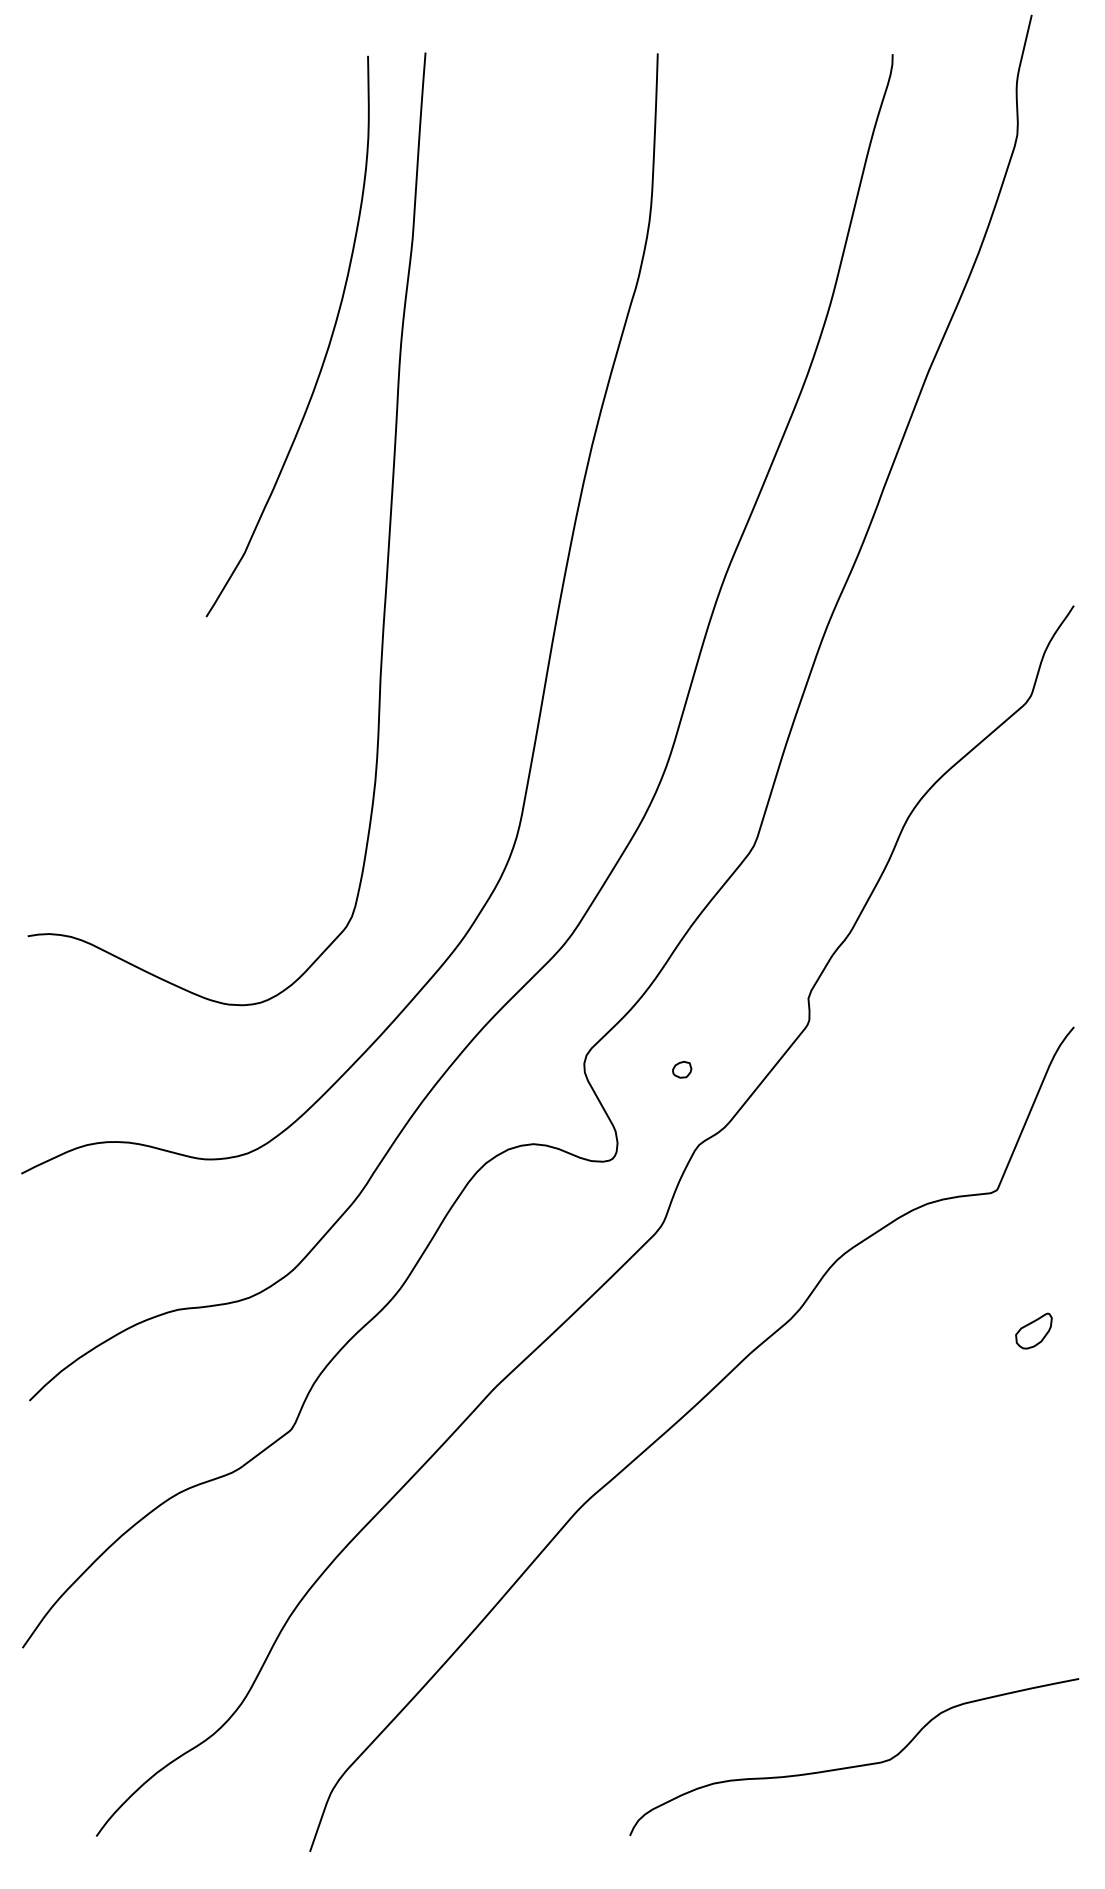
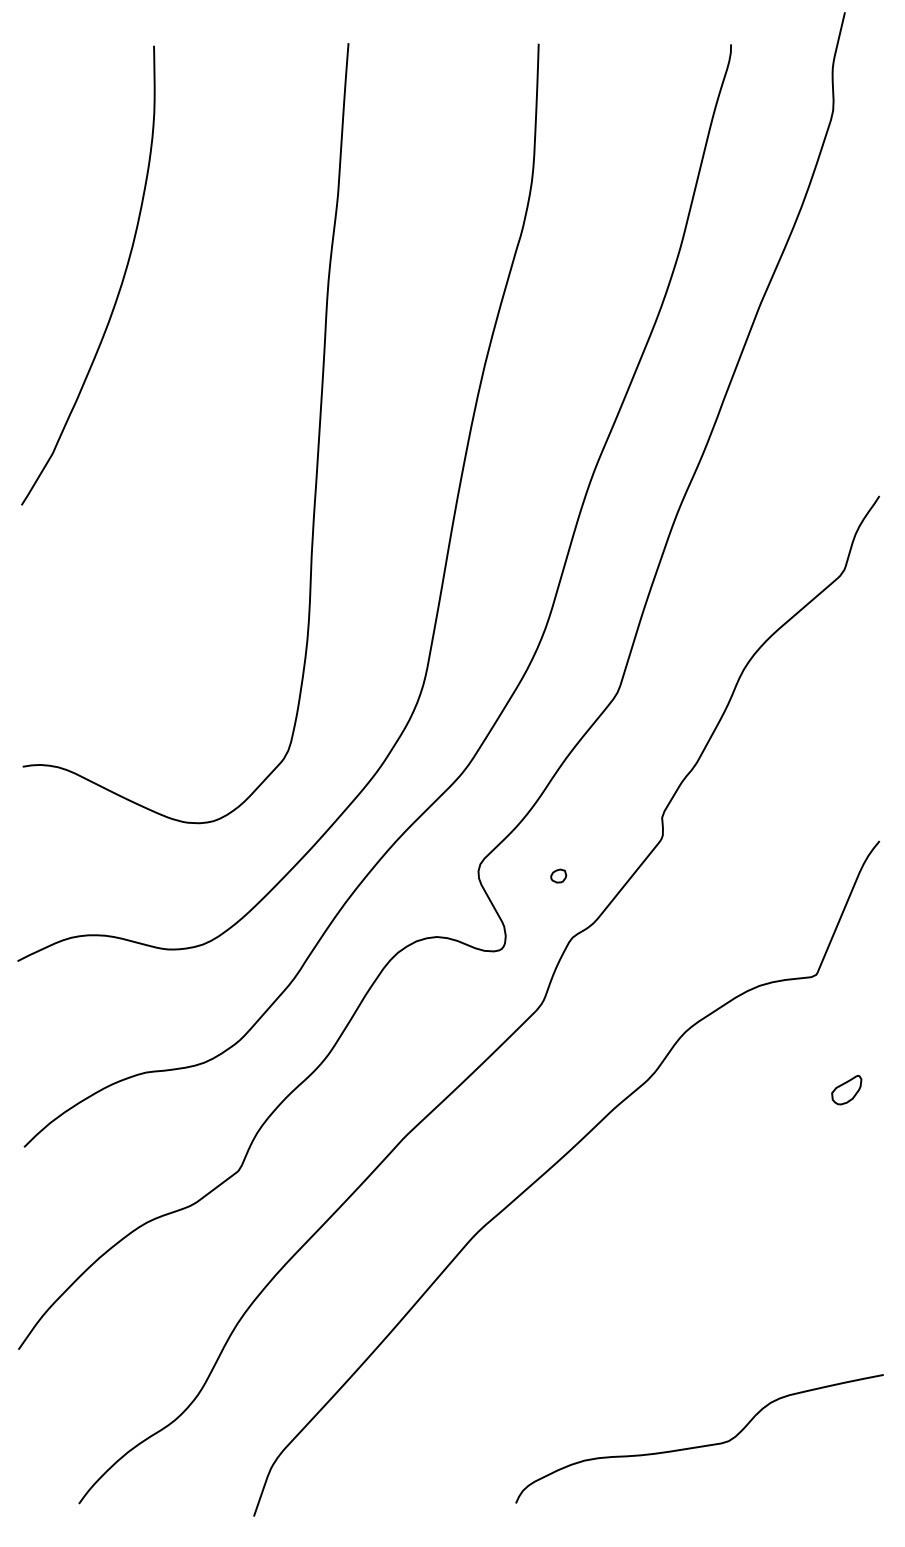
curve: (327, 346) -> (120, 283), moved

